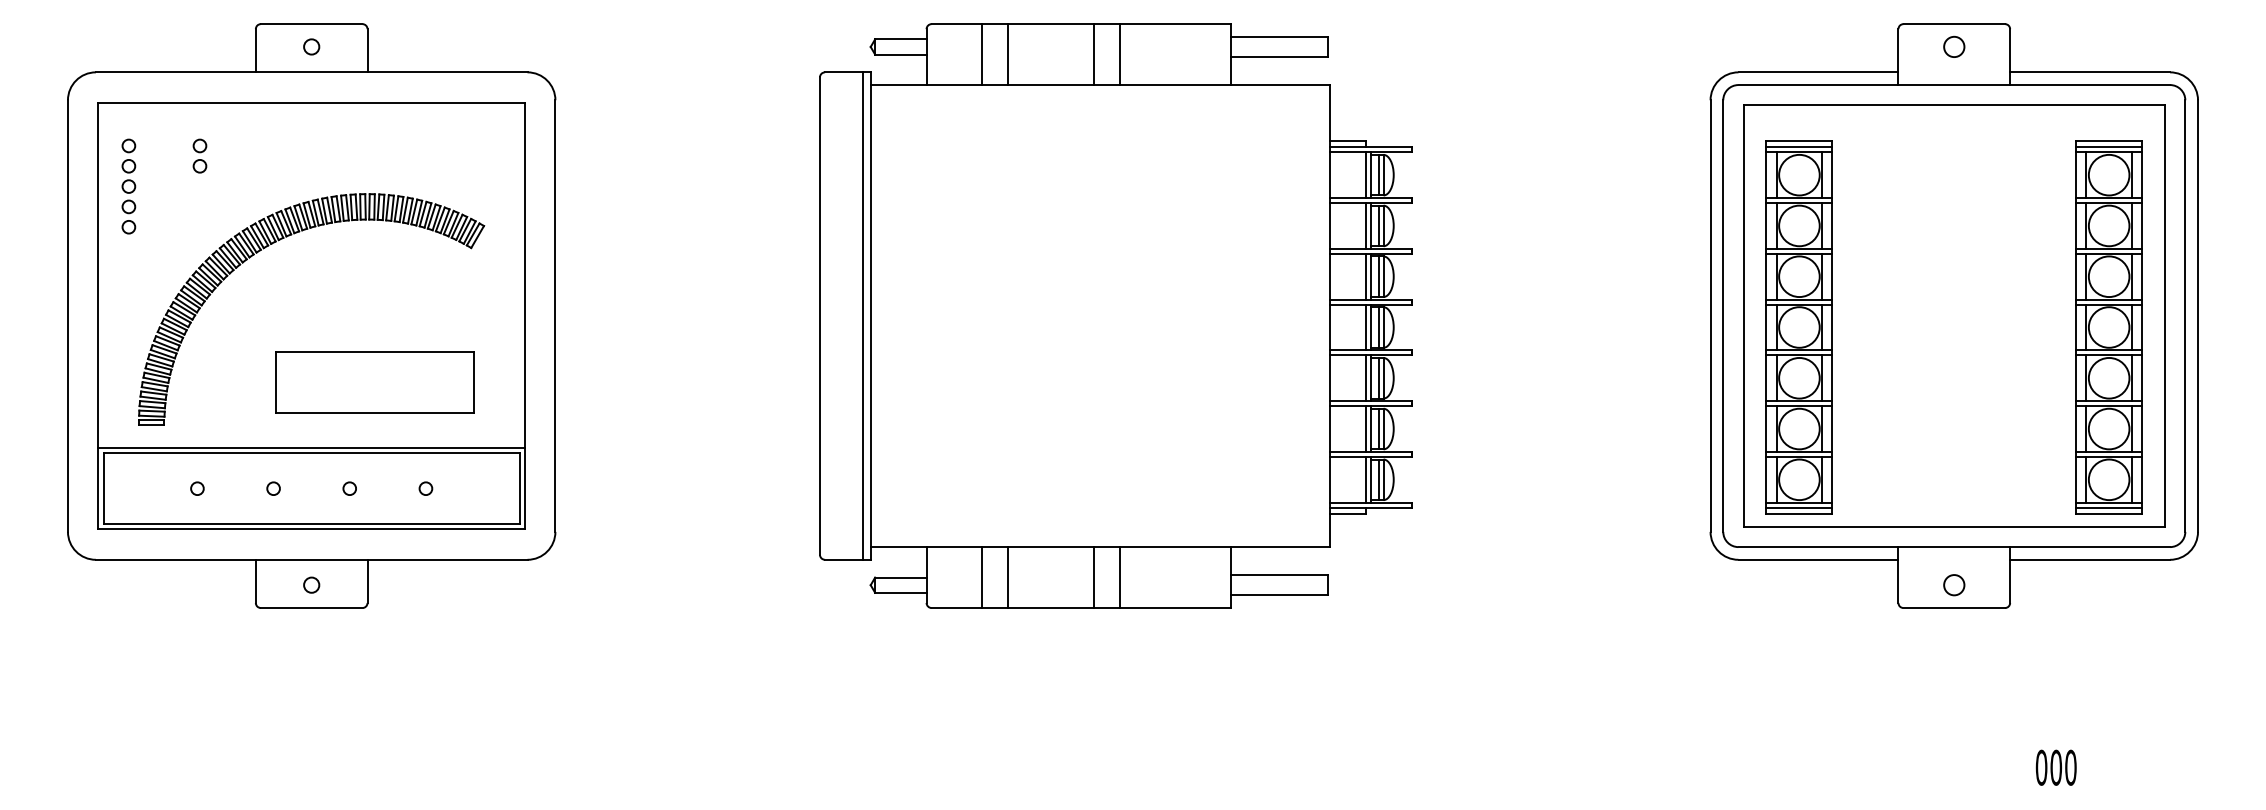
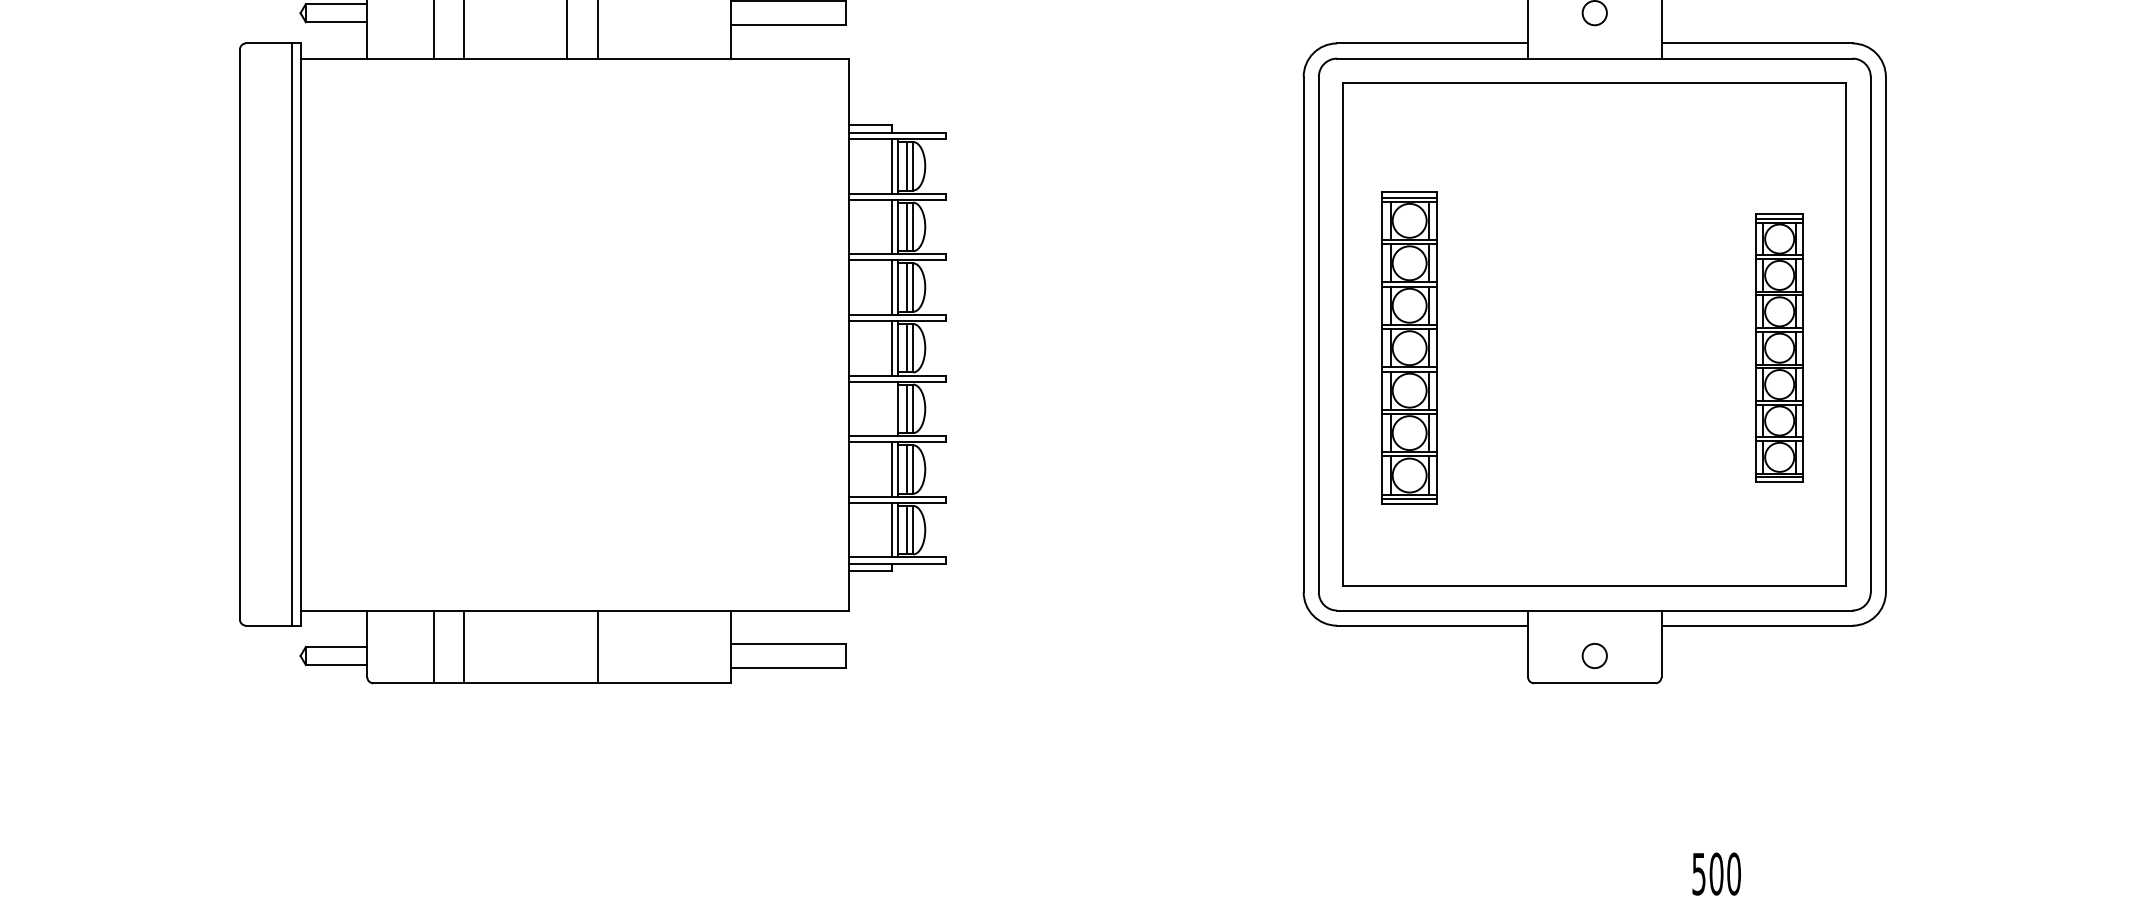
part: (1798, 327) -> (1408, 348), size x0.7
part: (2108, 327) -> (1778, 348), size x0.6
line: (1365, 378) -> (891, 409), removed
line: (1094, 577) -> (567, 646), removed
text: (2041, 767) -> (1698, 873), 000 -> 500

